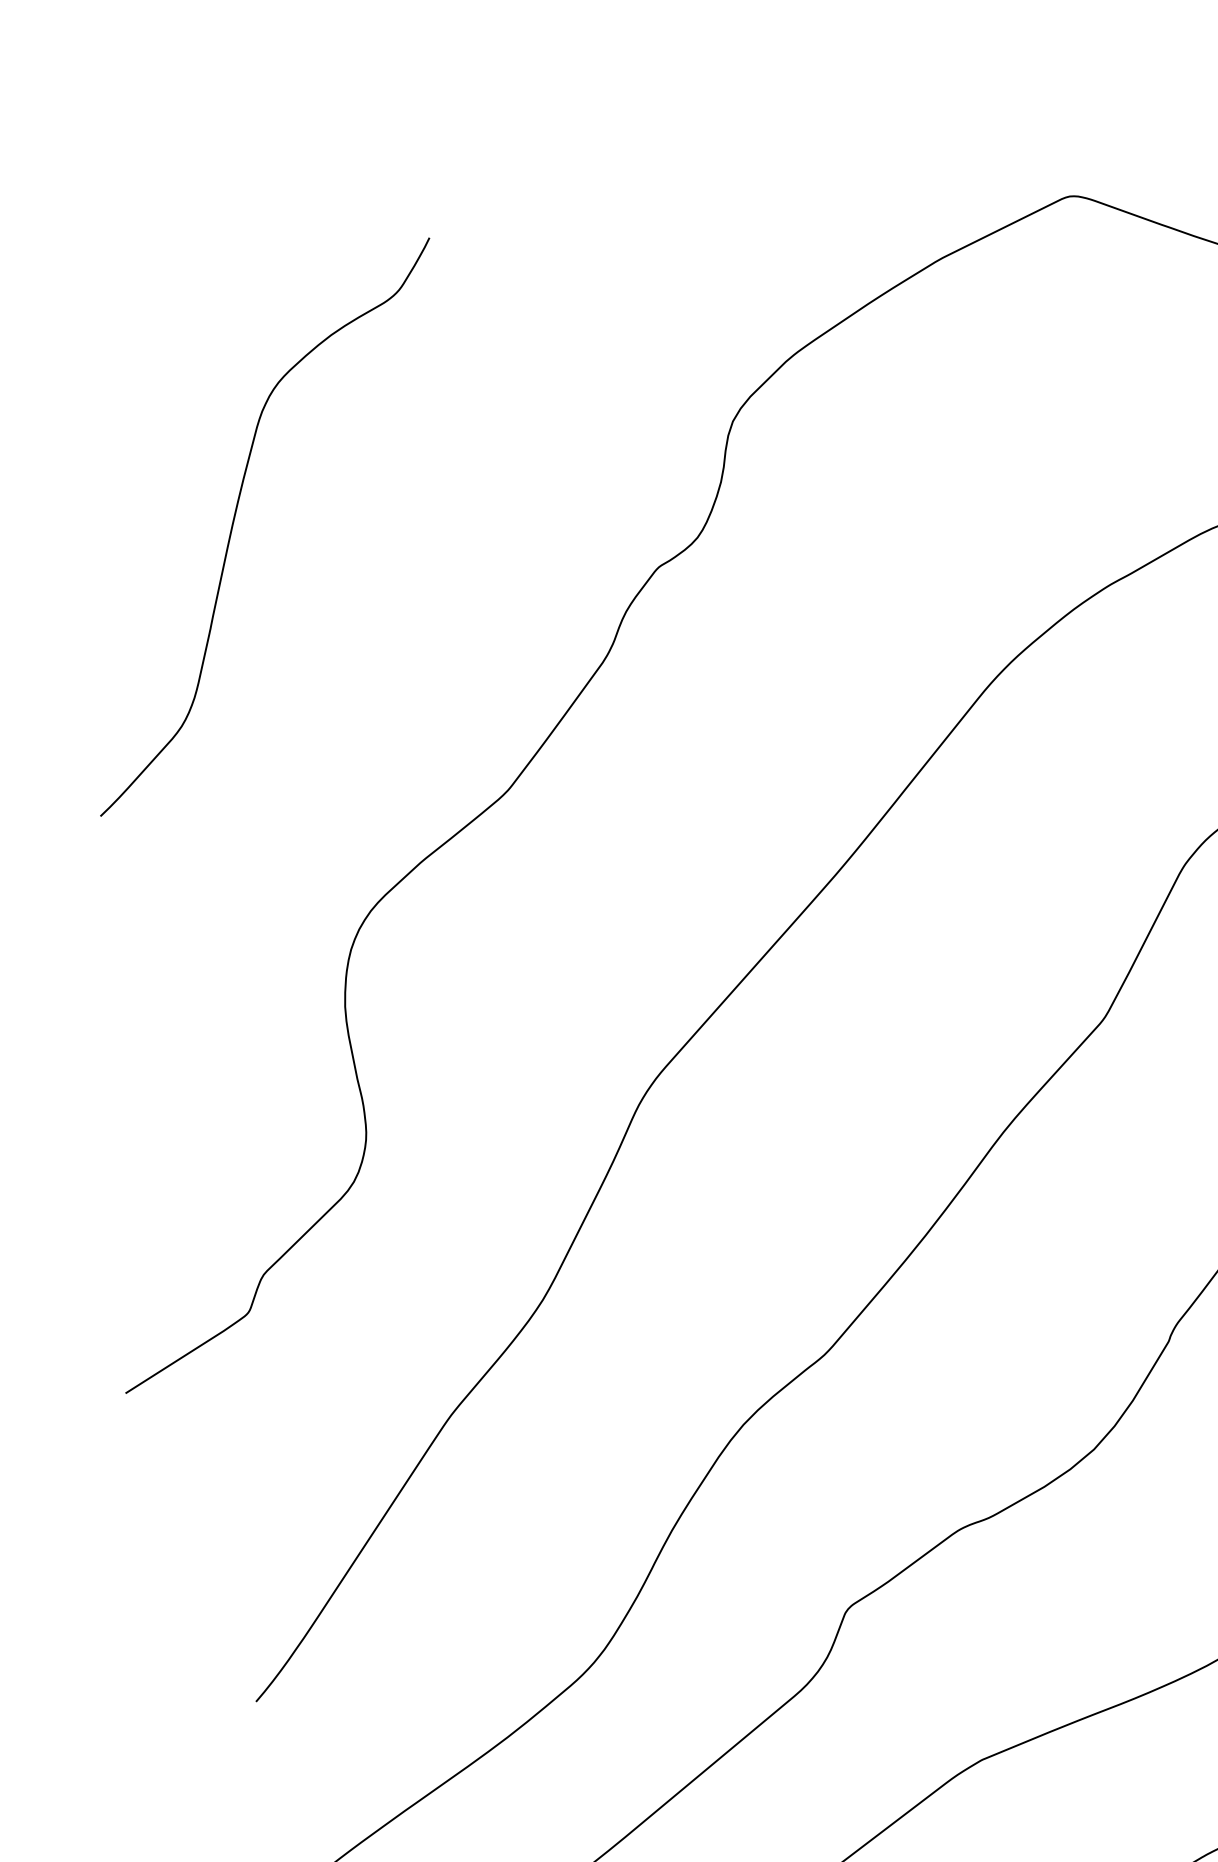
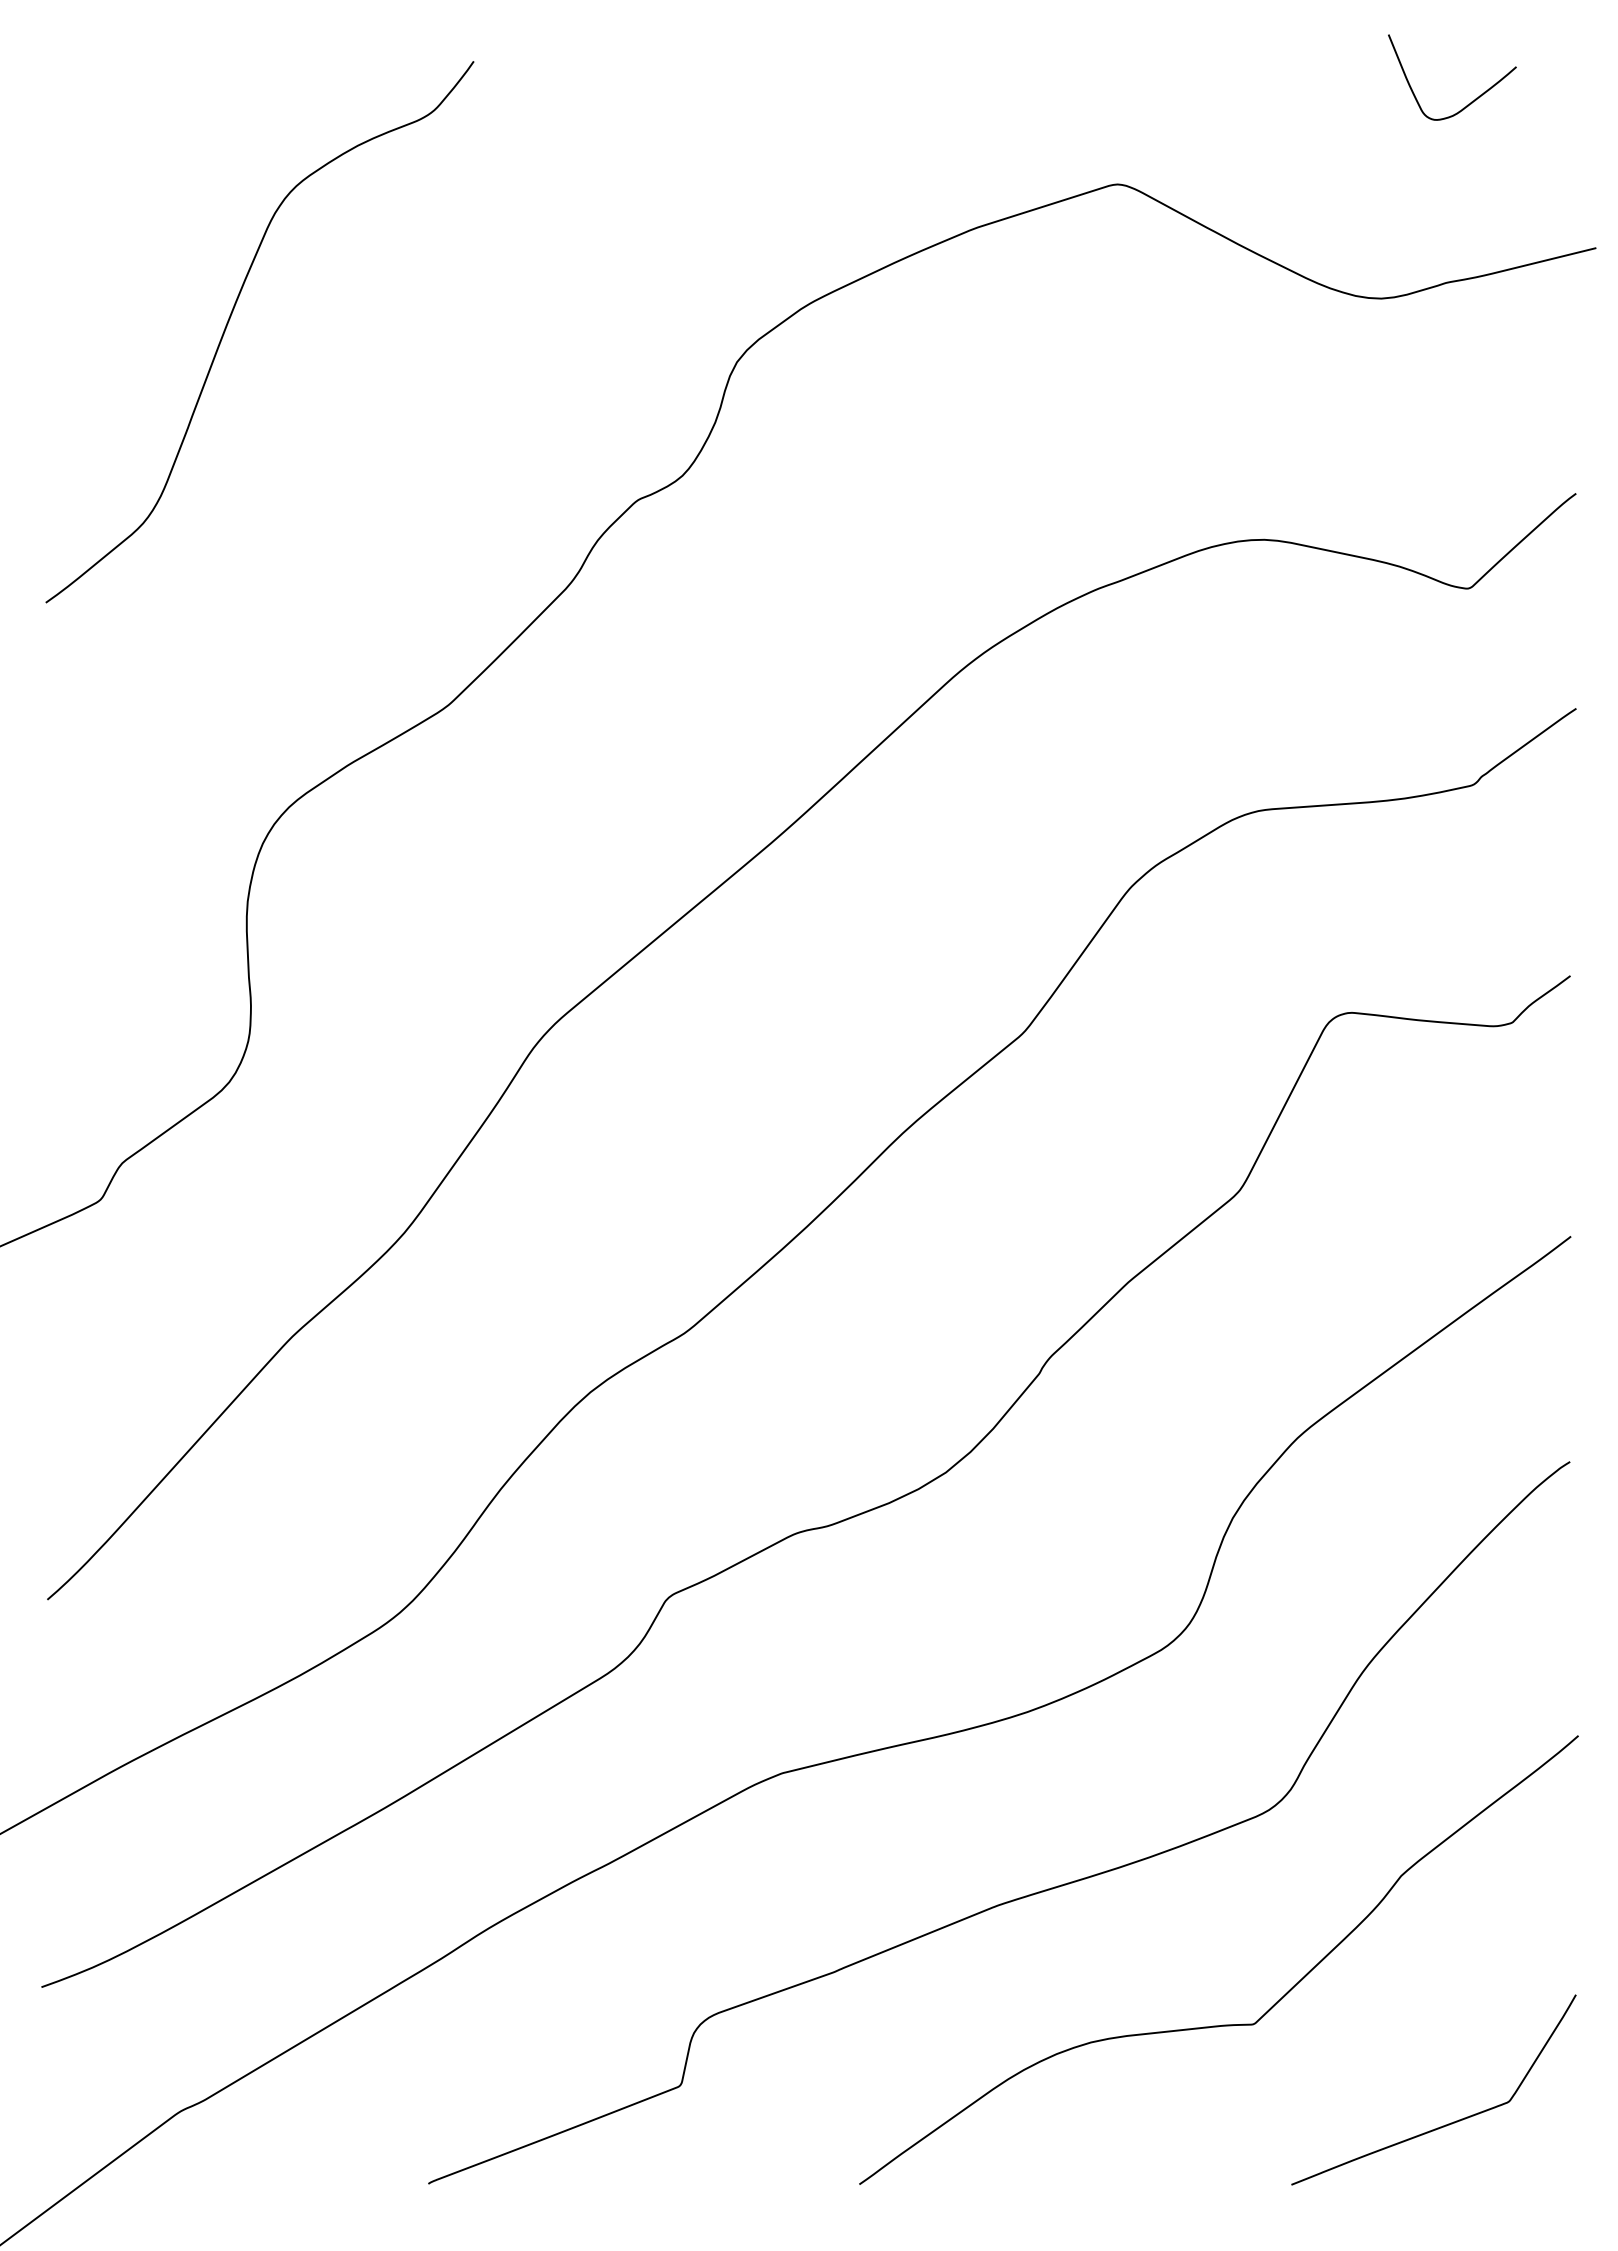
curve: (235, 519) -> (230, 319), moved

